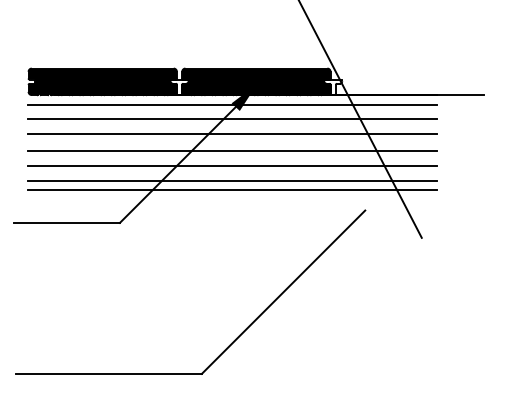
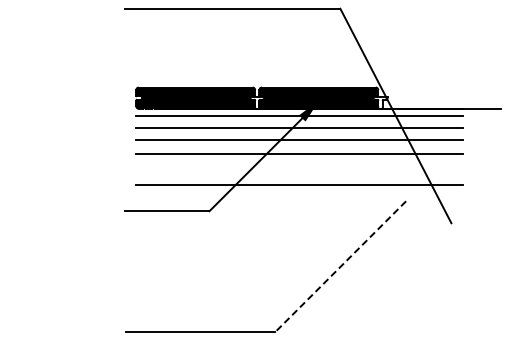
line: (232, 165) -> (299, 165), removed
line: (232, 180) -> (299, 177), removed
line: (283, 291) -> (340, 266), solid -> dashed

